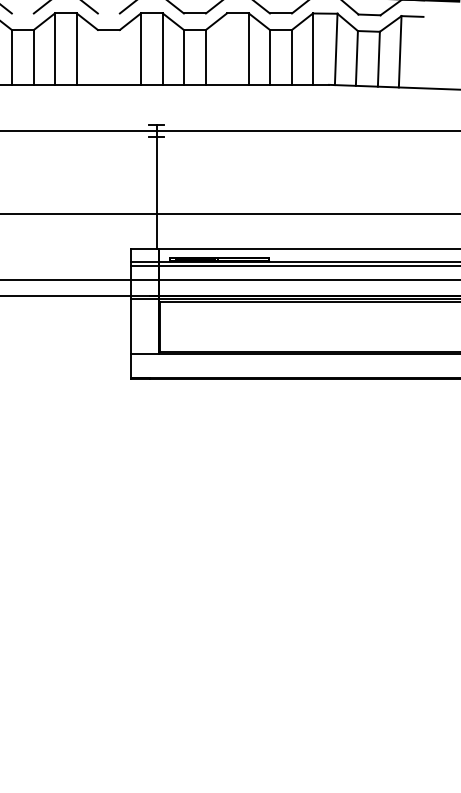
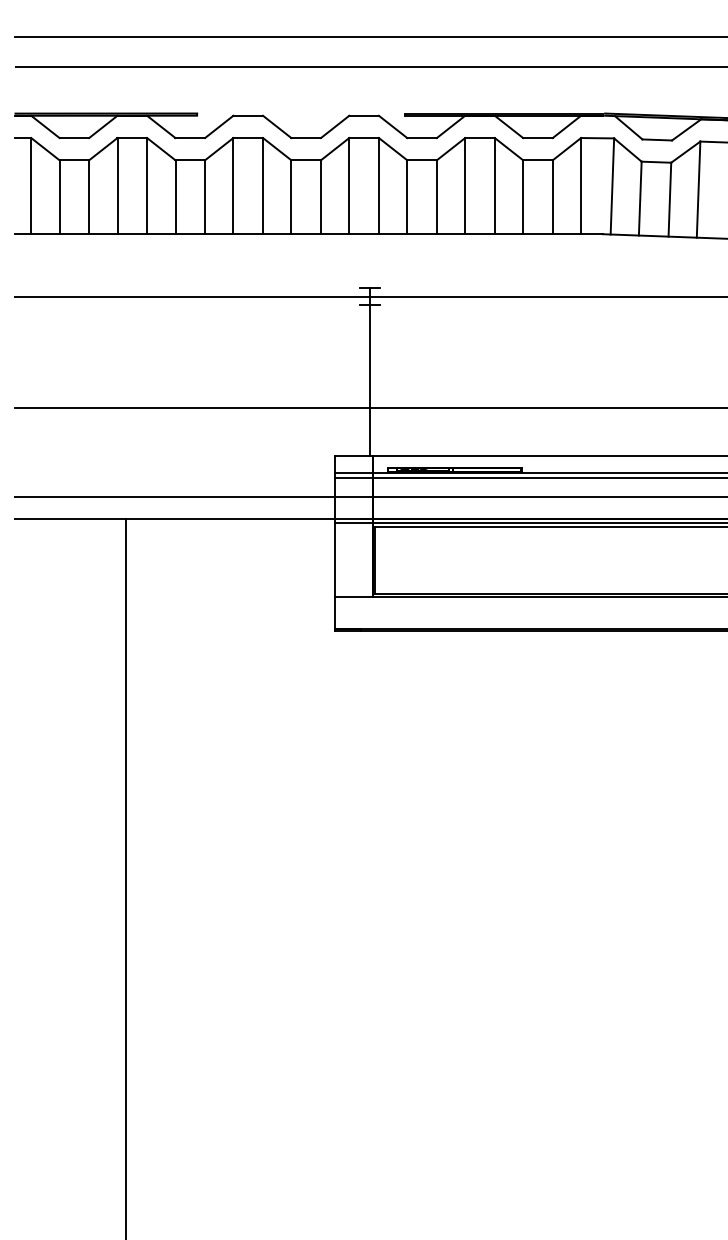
line: (23, 13) -> (190, 138), added
line: (109, 13) -> (306, 138), added
line: (227, 49) -> (465, 186), added
line: (98, 57) -> (291, 197), added
line: (120, 57) -> (321, 197), added

